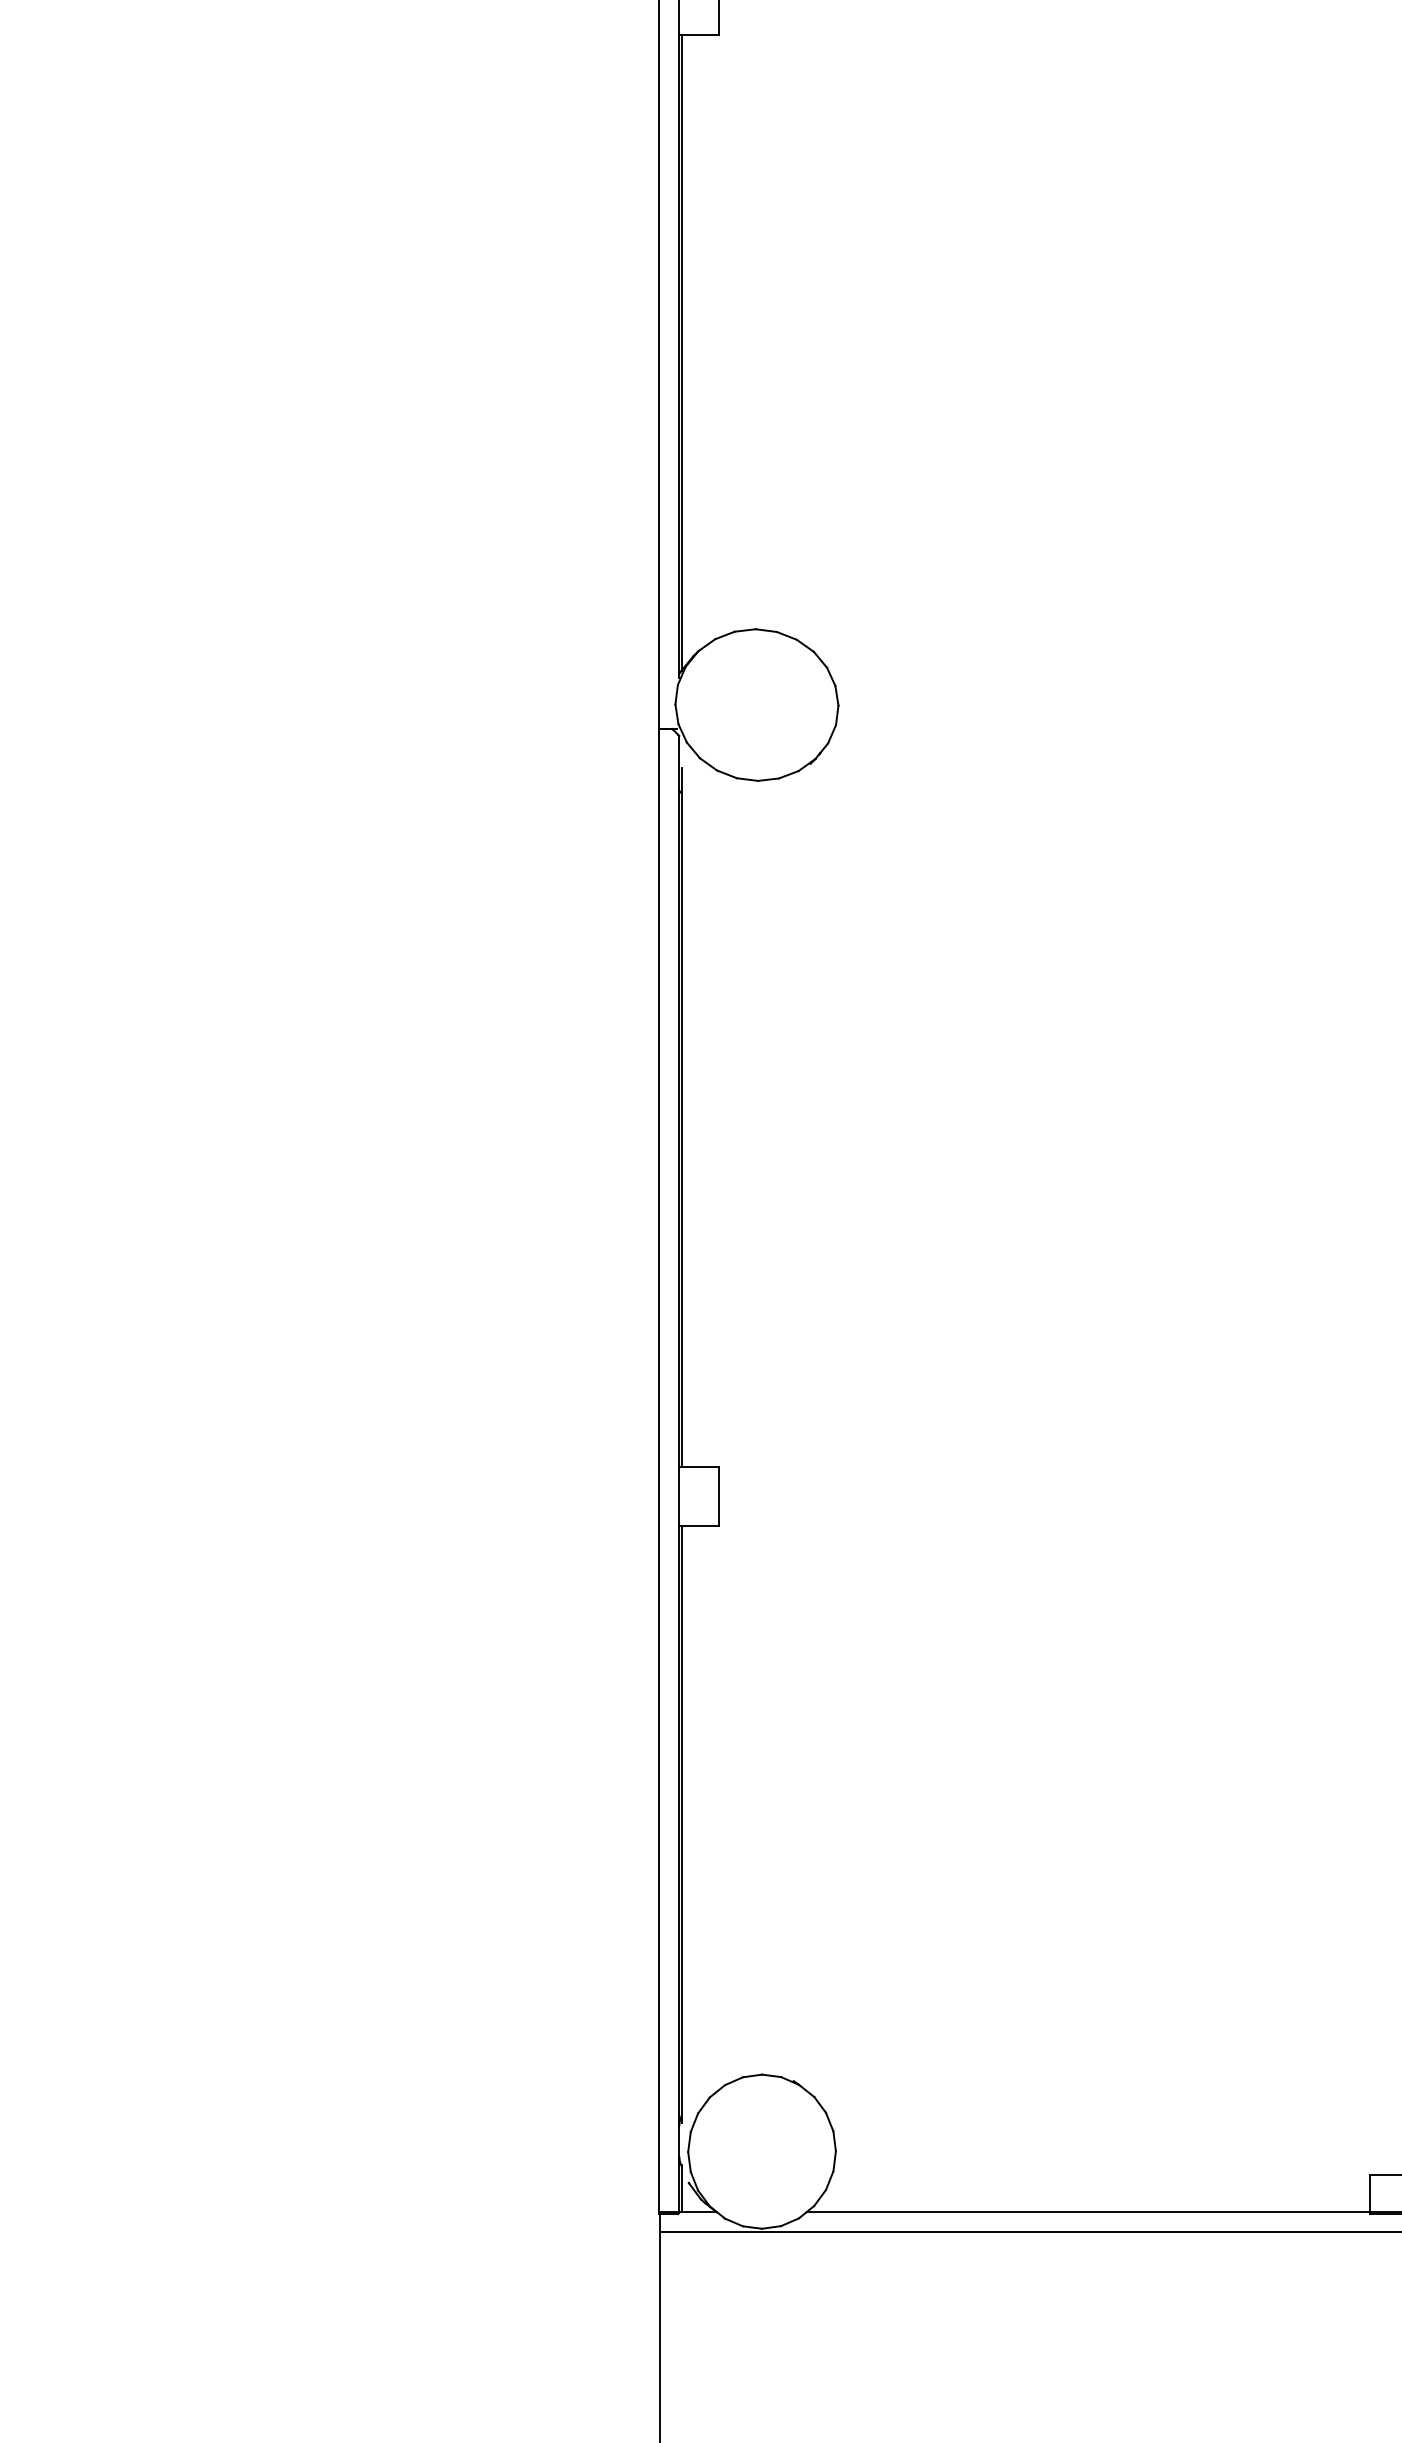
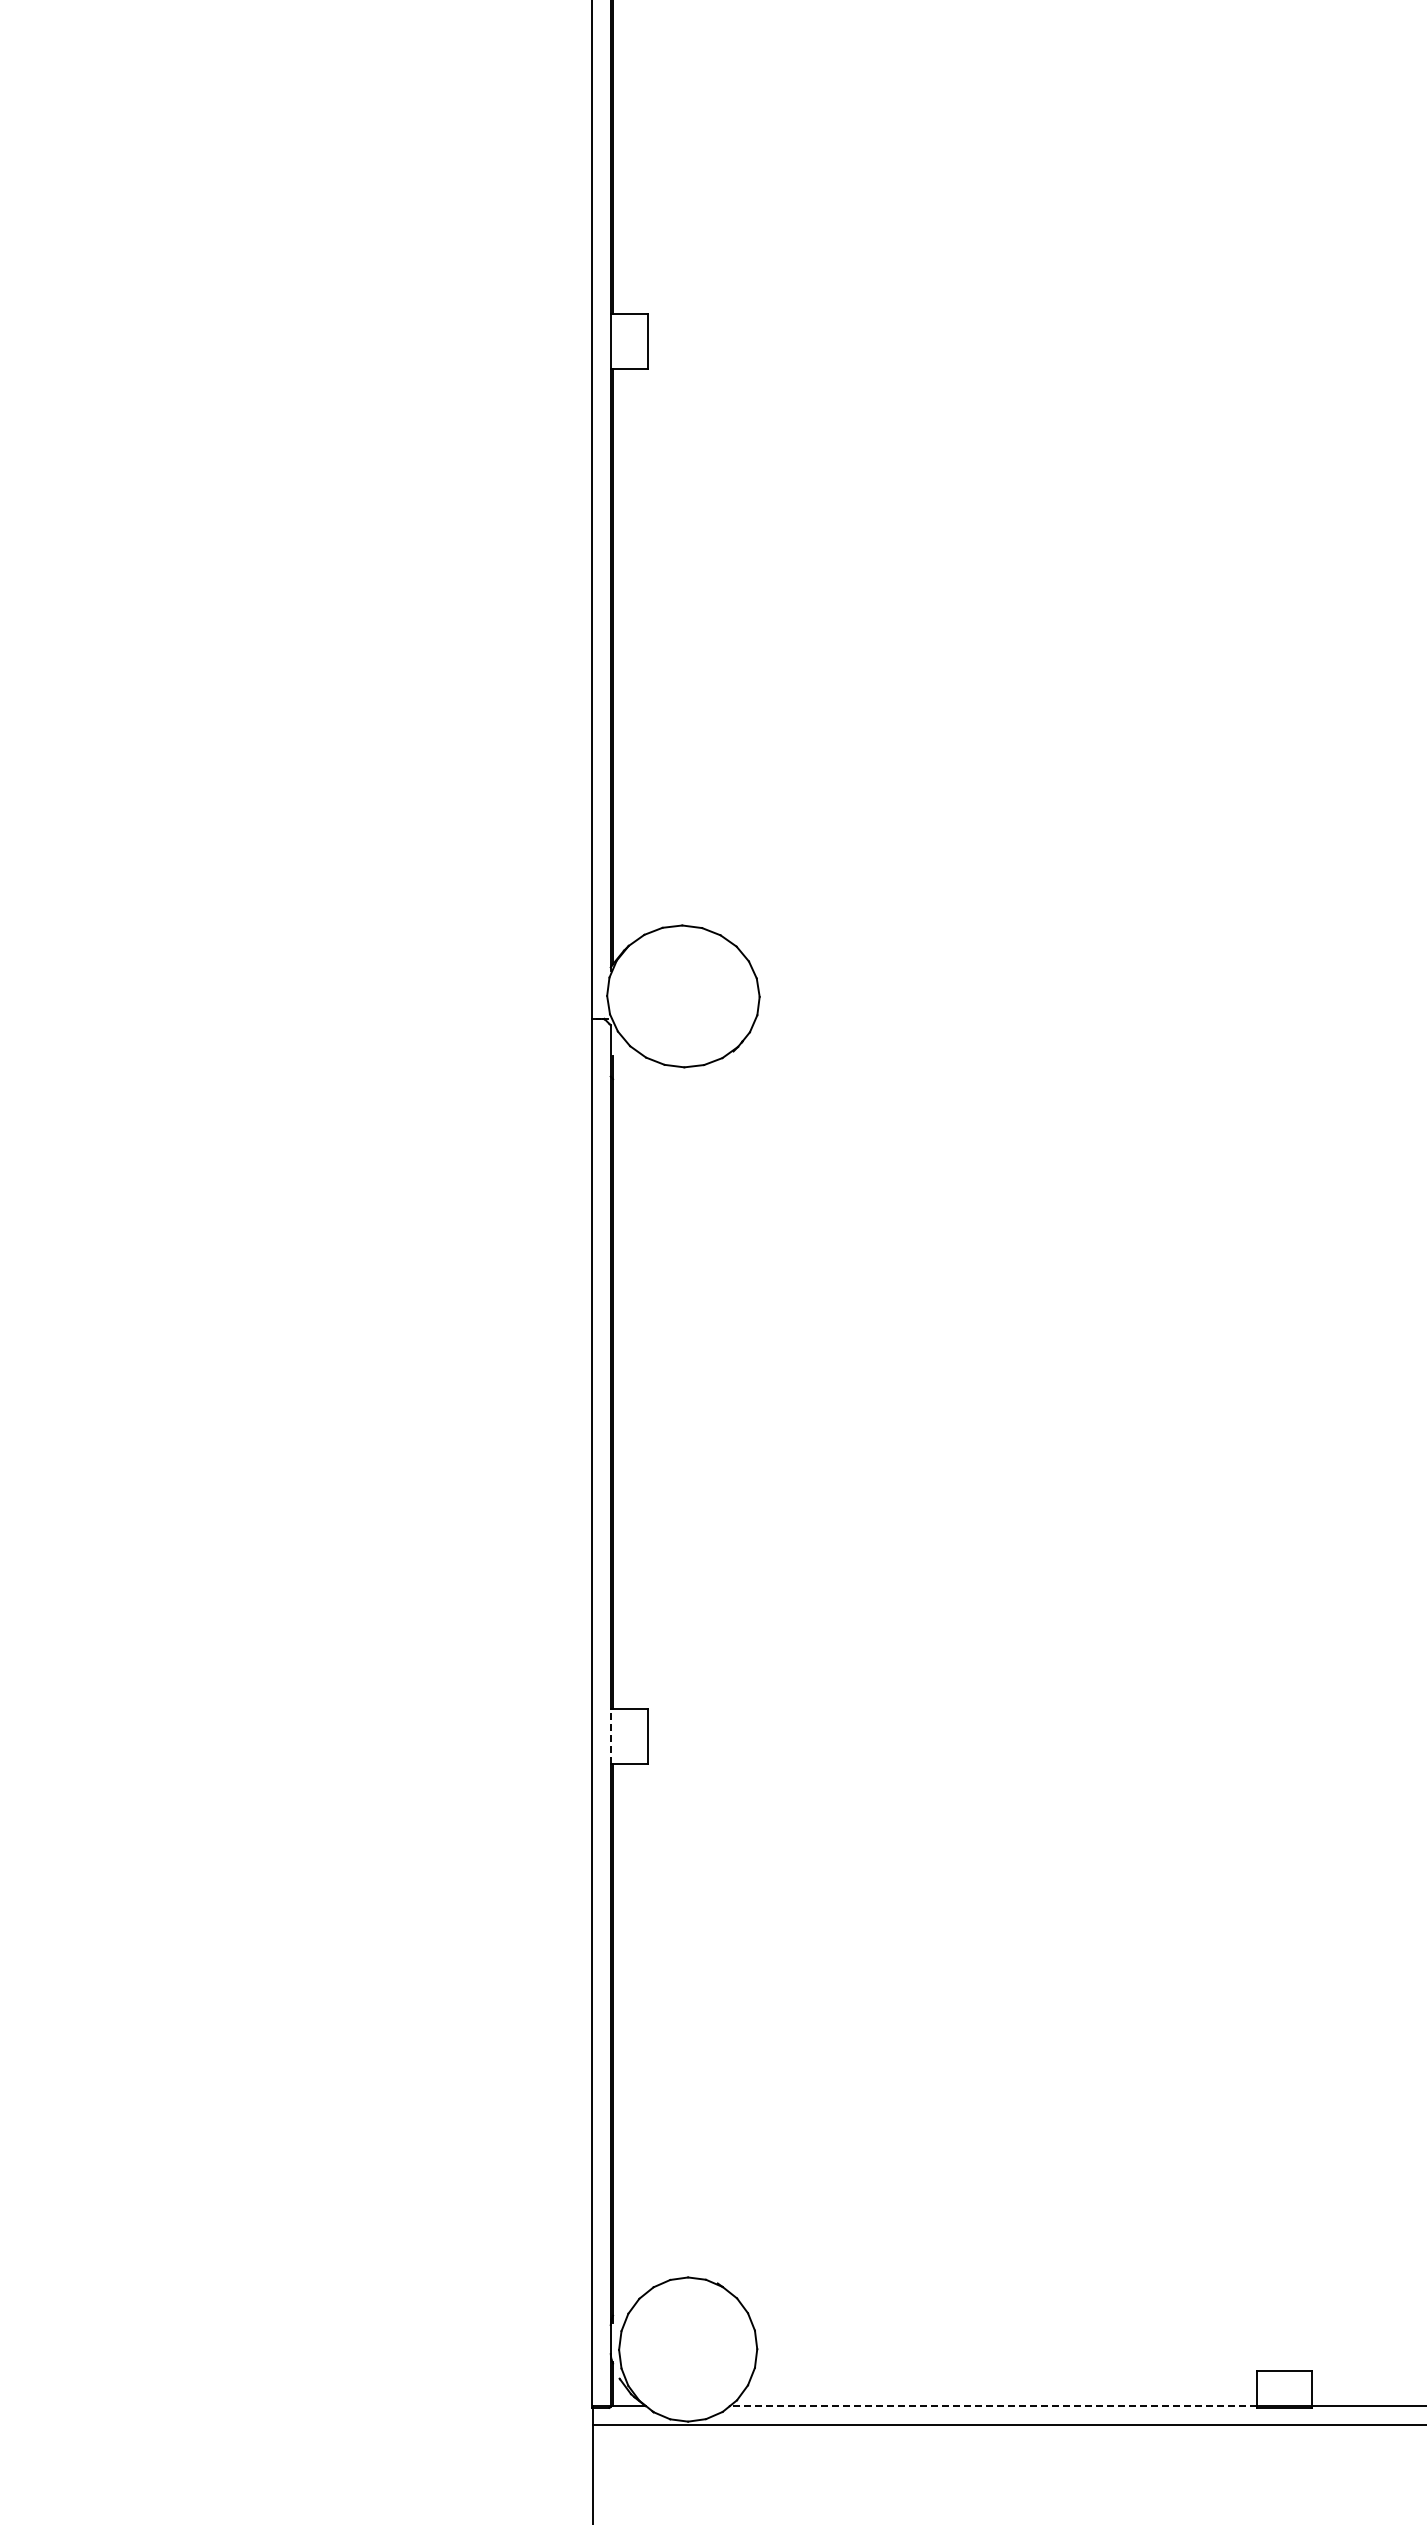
line: (678, 1496) -> (610, 1736), solid -> dashed
line: (1087, 2212) -> (992, 2406), solid -> dashed

